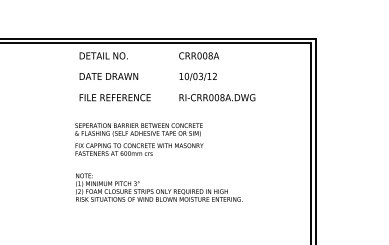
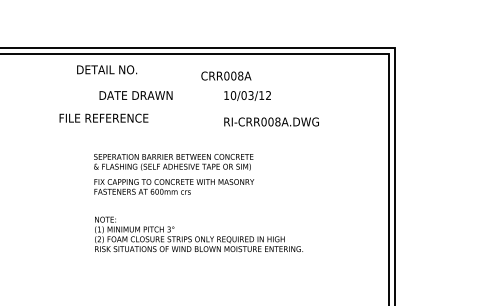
text: (103, 55) -> (106, 69), moved
text: (199, 55) -> (226, 75), moved
text: (114, 97) -> (103, 118), moved

